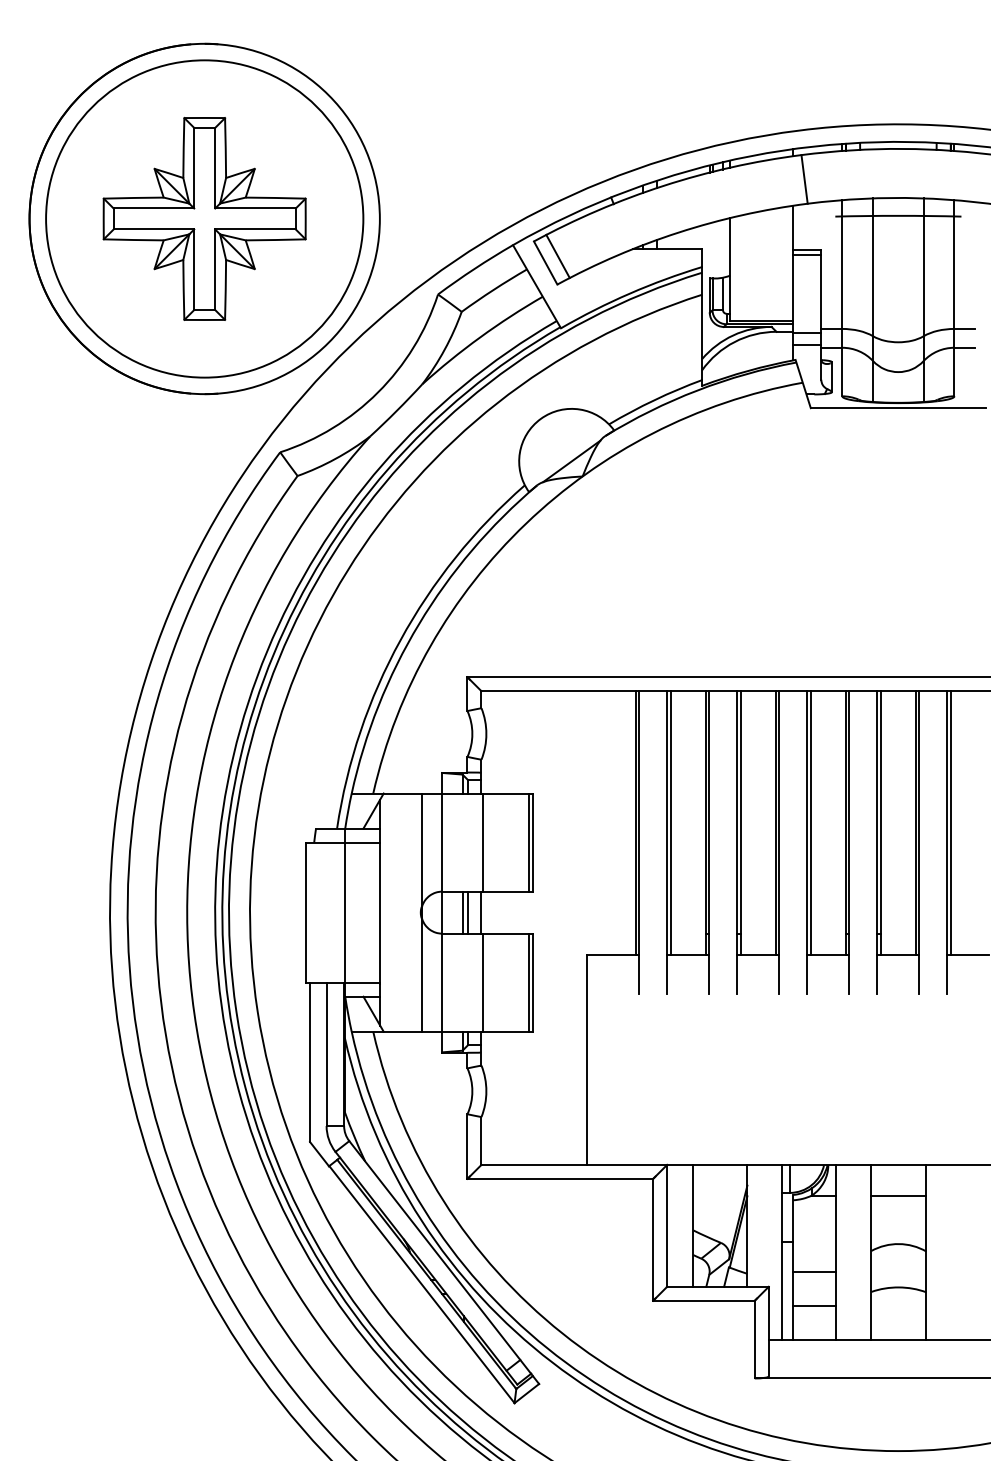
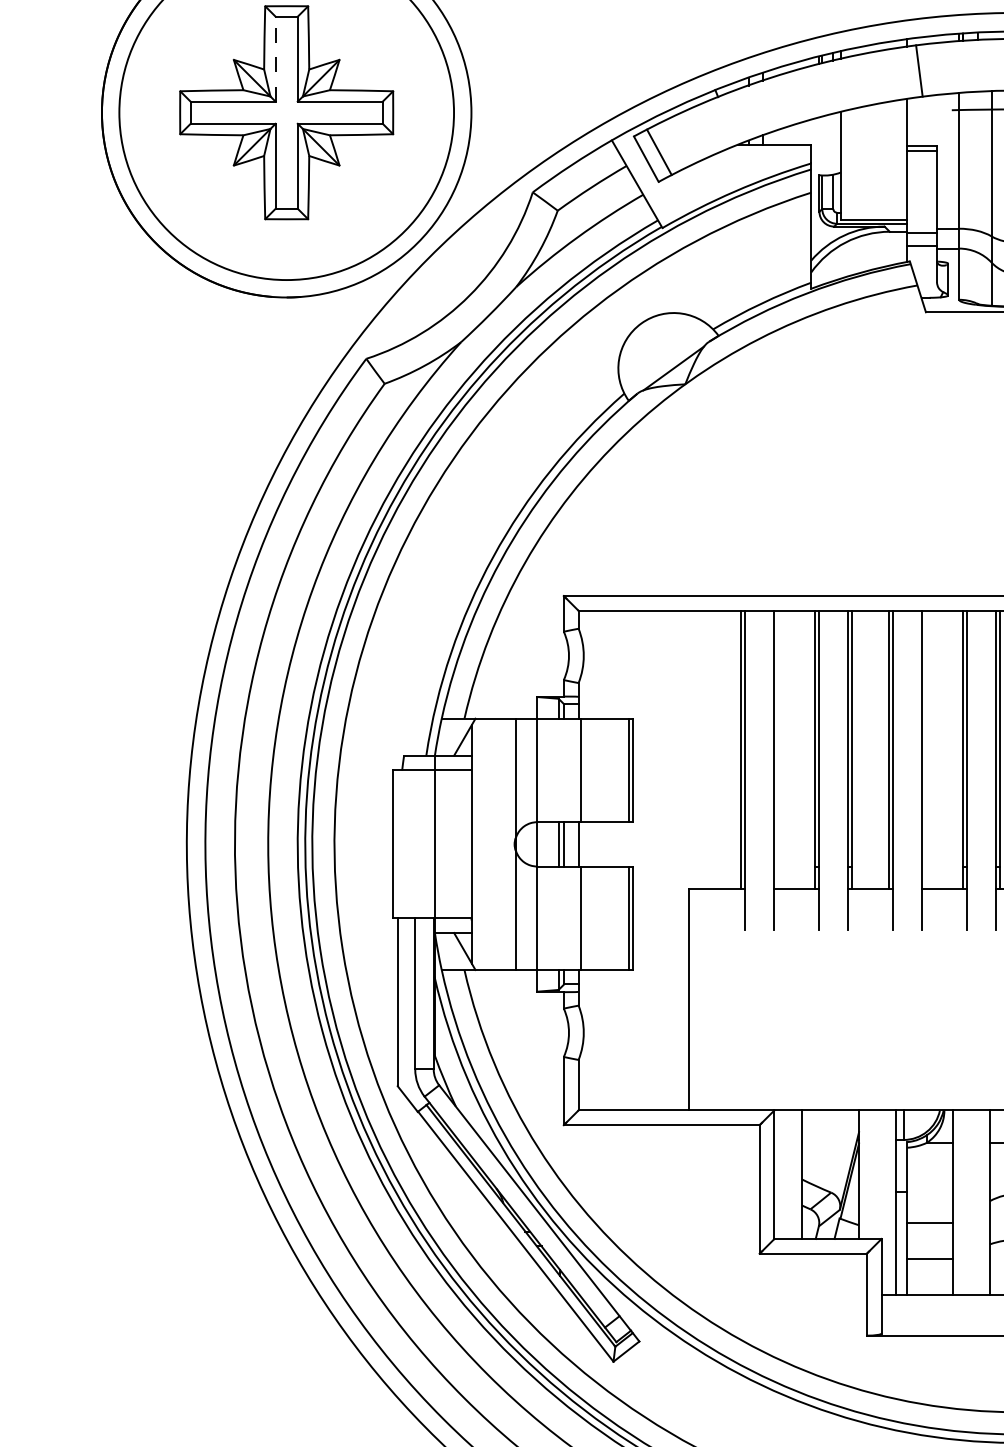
line: (194, 167) -> (275, 58), solid -> dashed
line: (670, 822) -> (777, 749), removed
line: (810, 822) -> (925, 749), removed

